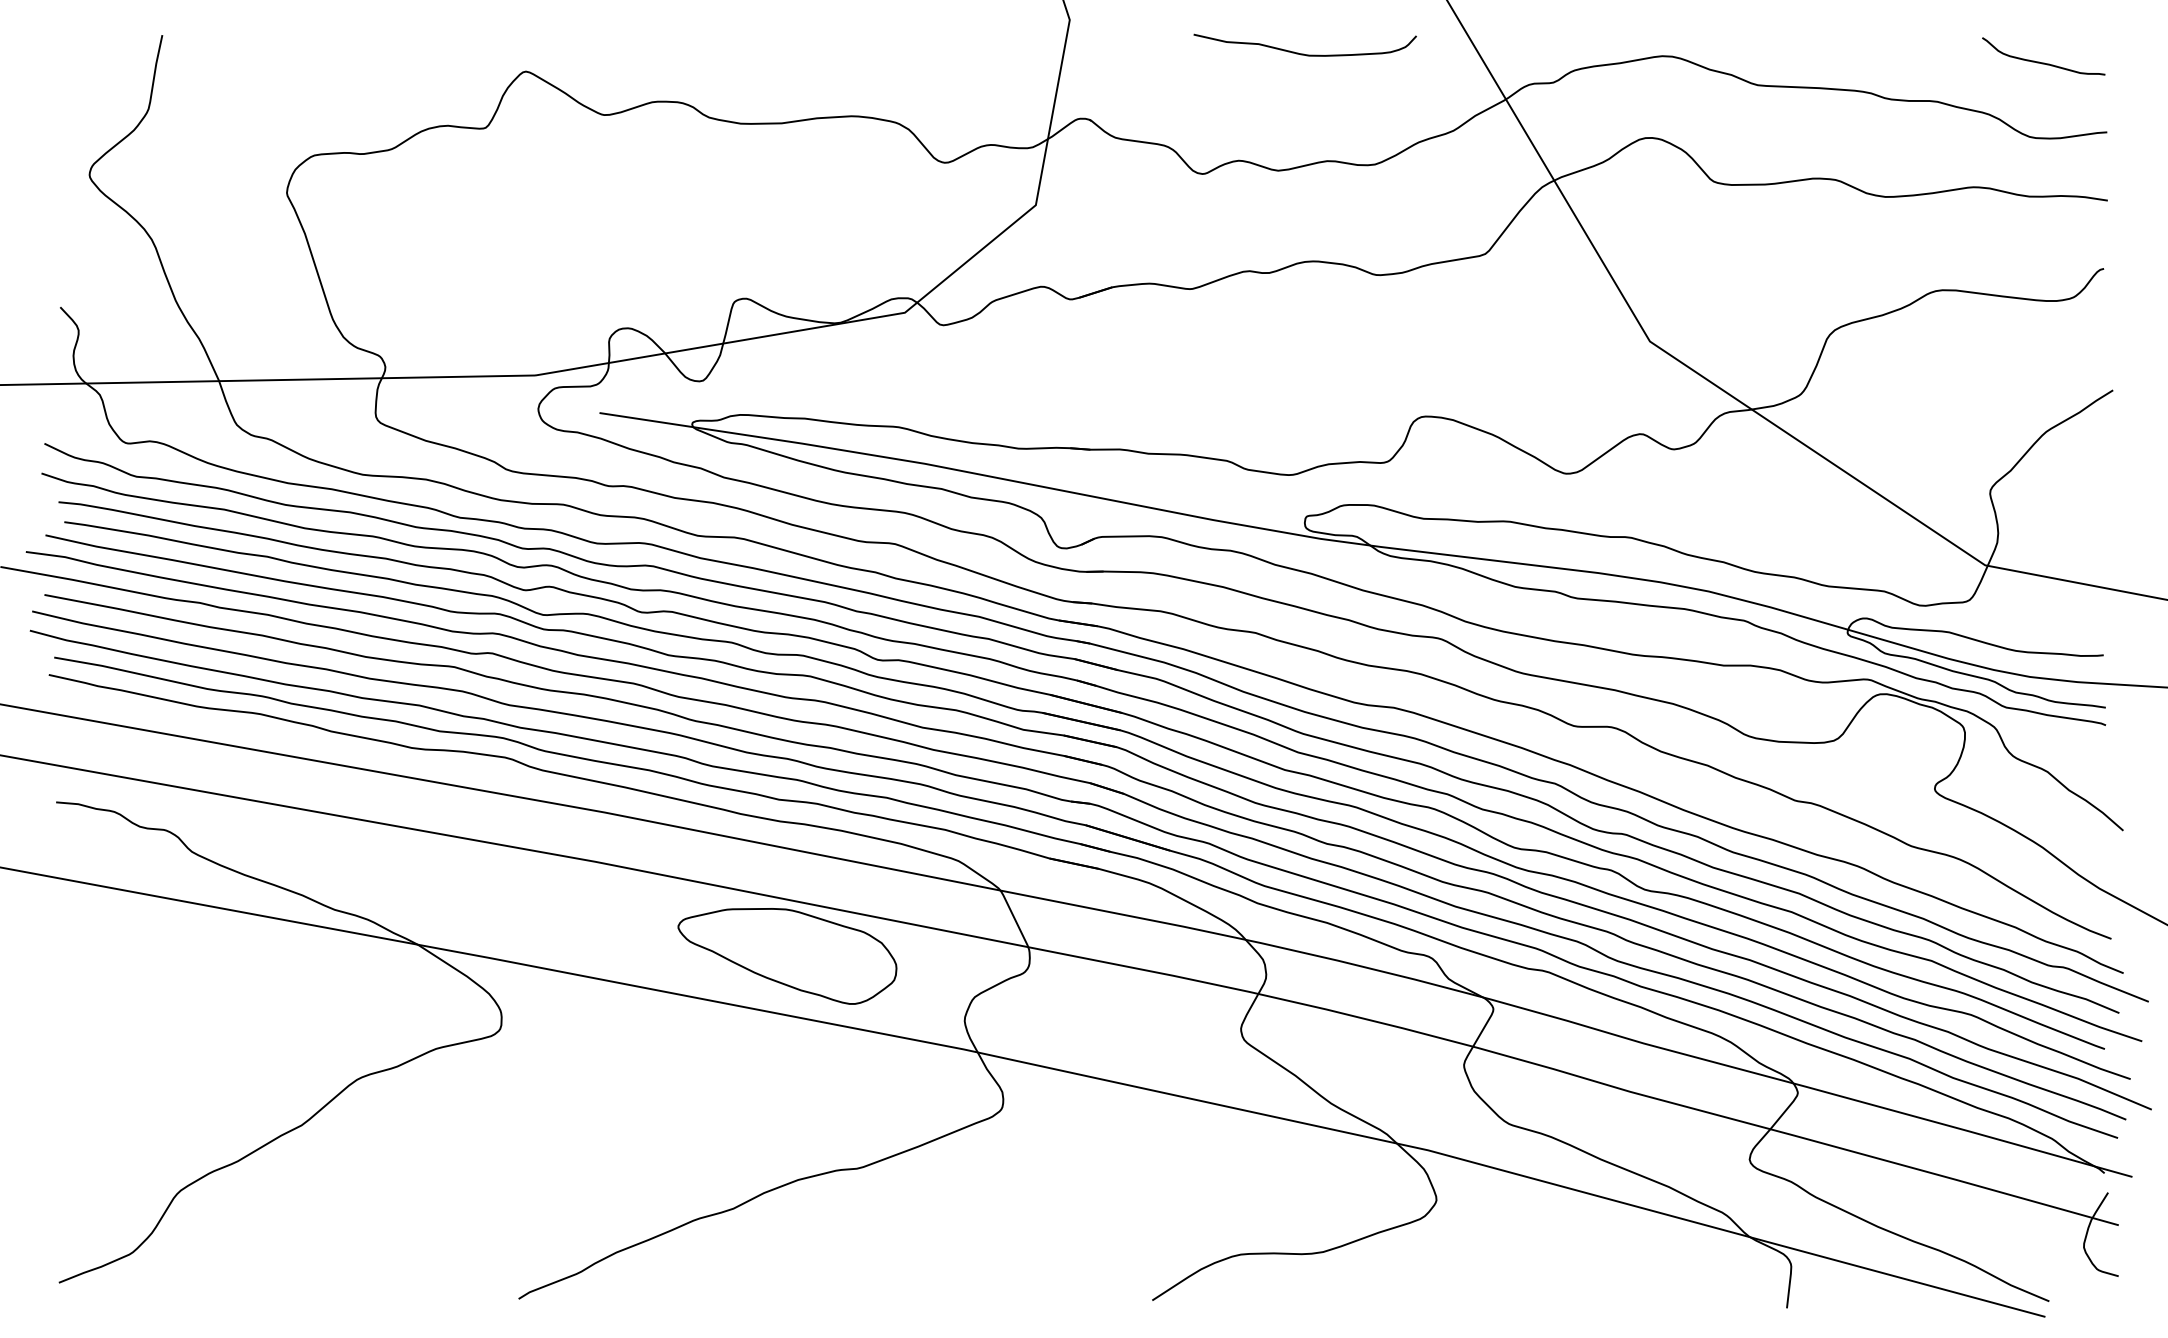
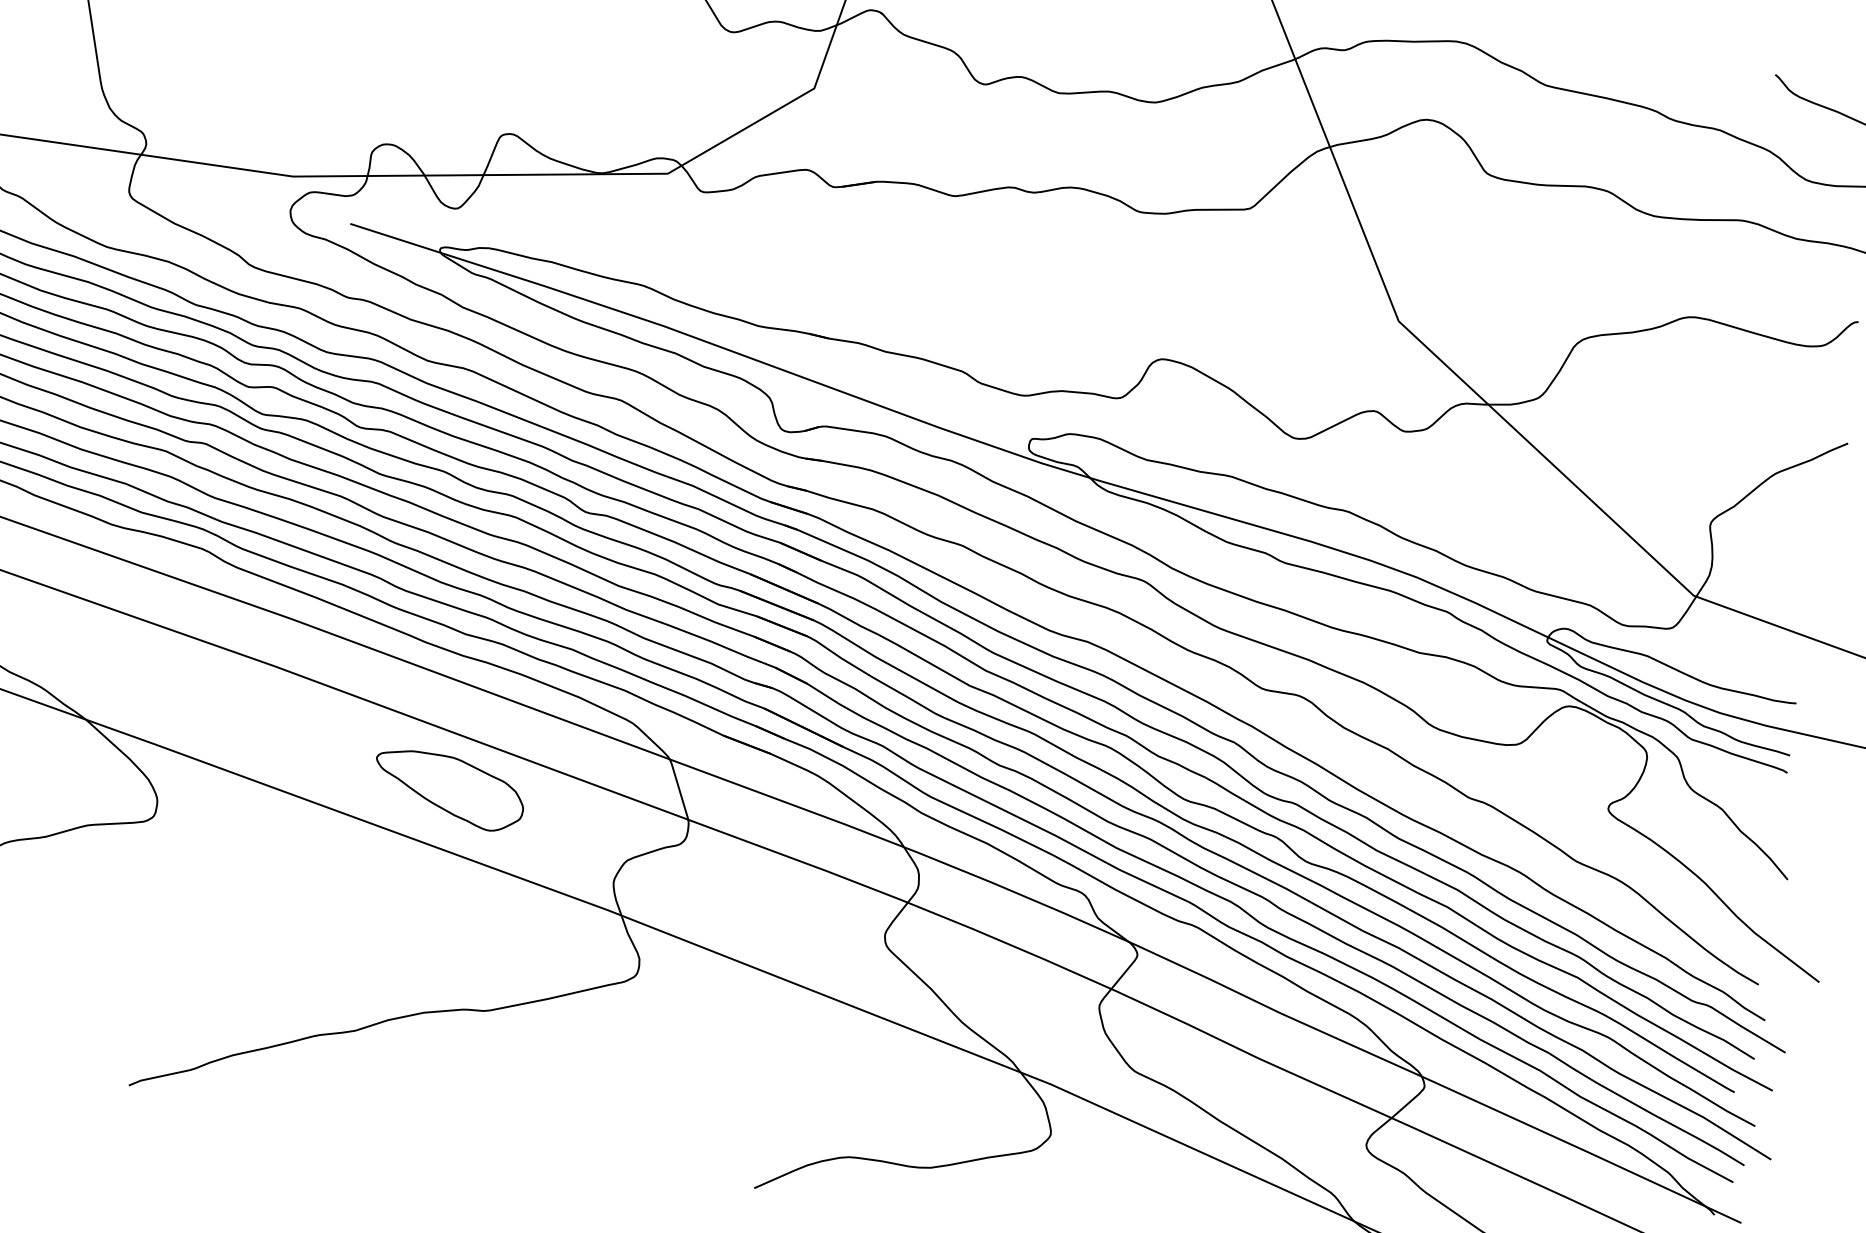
part: (787, 956) -> (449, 790), size x0.7

